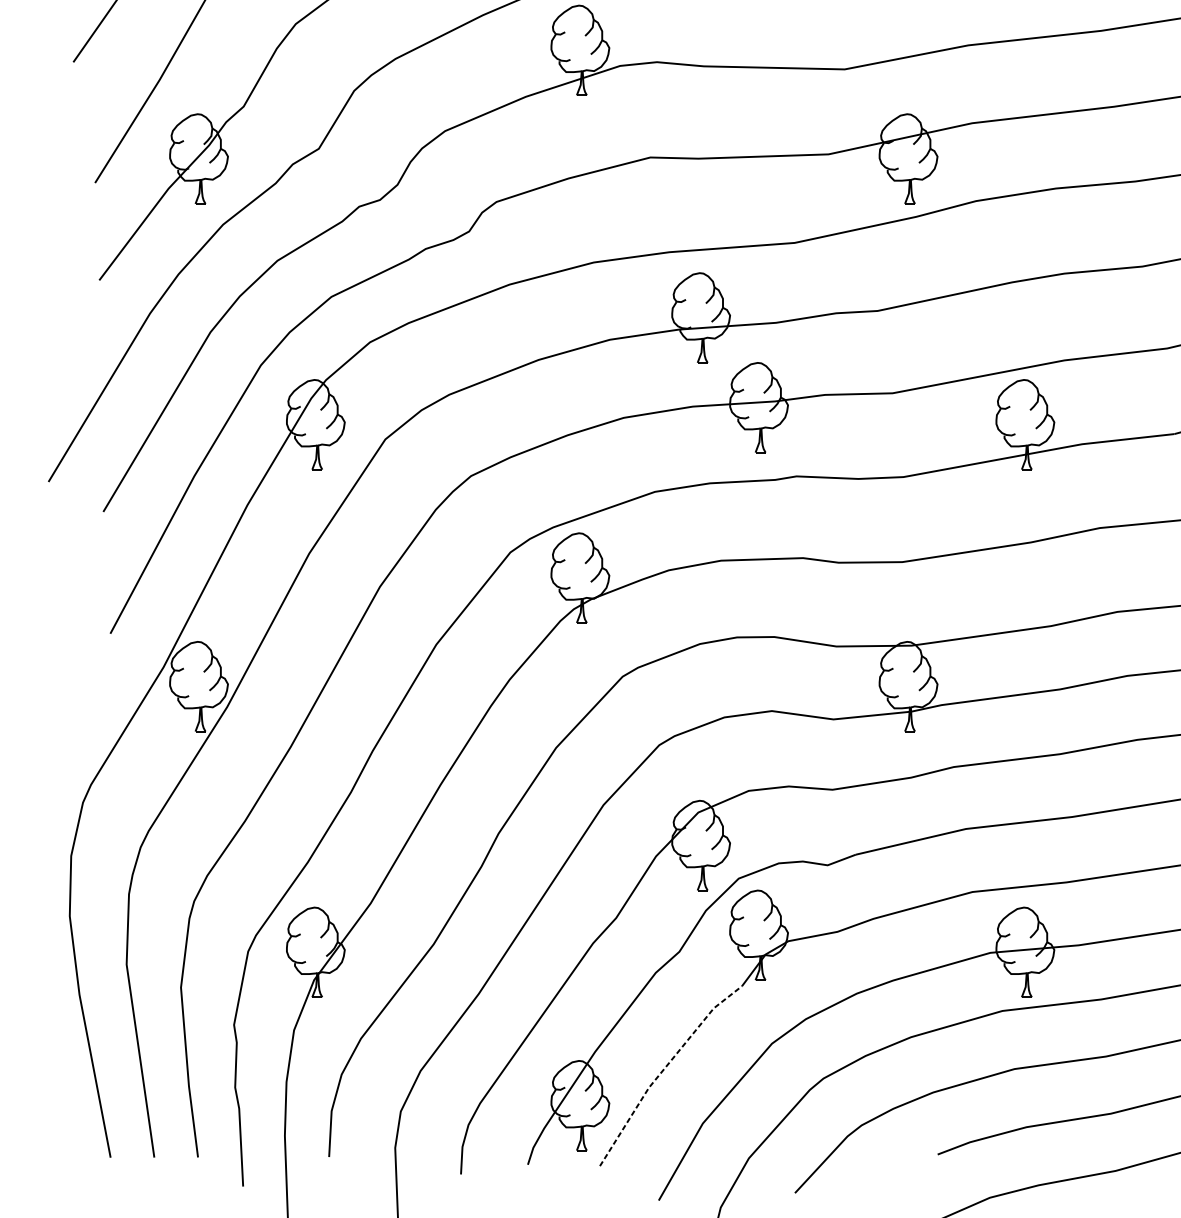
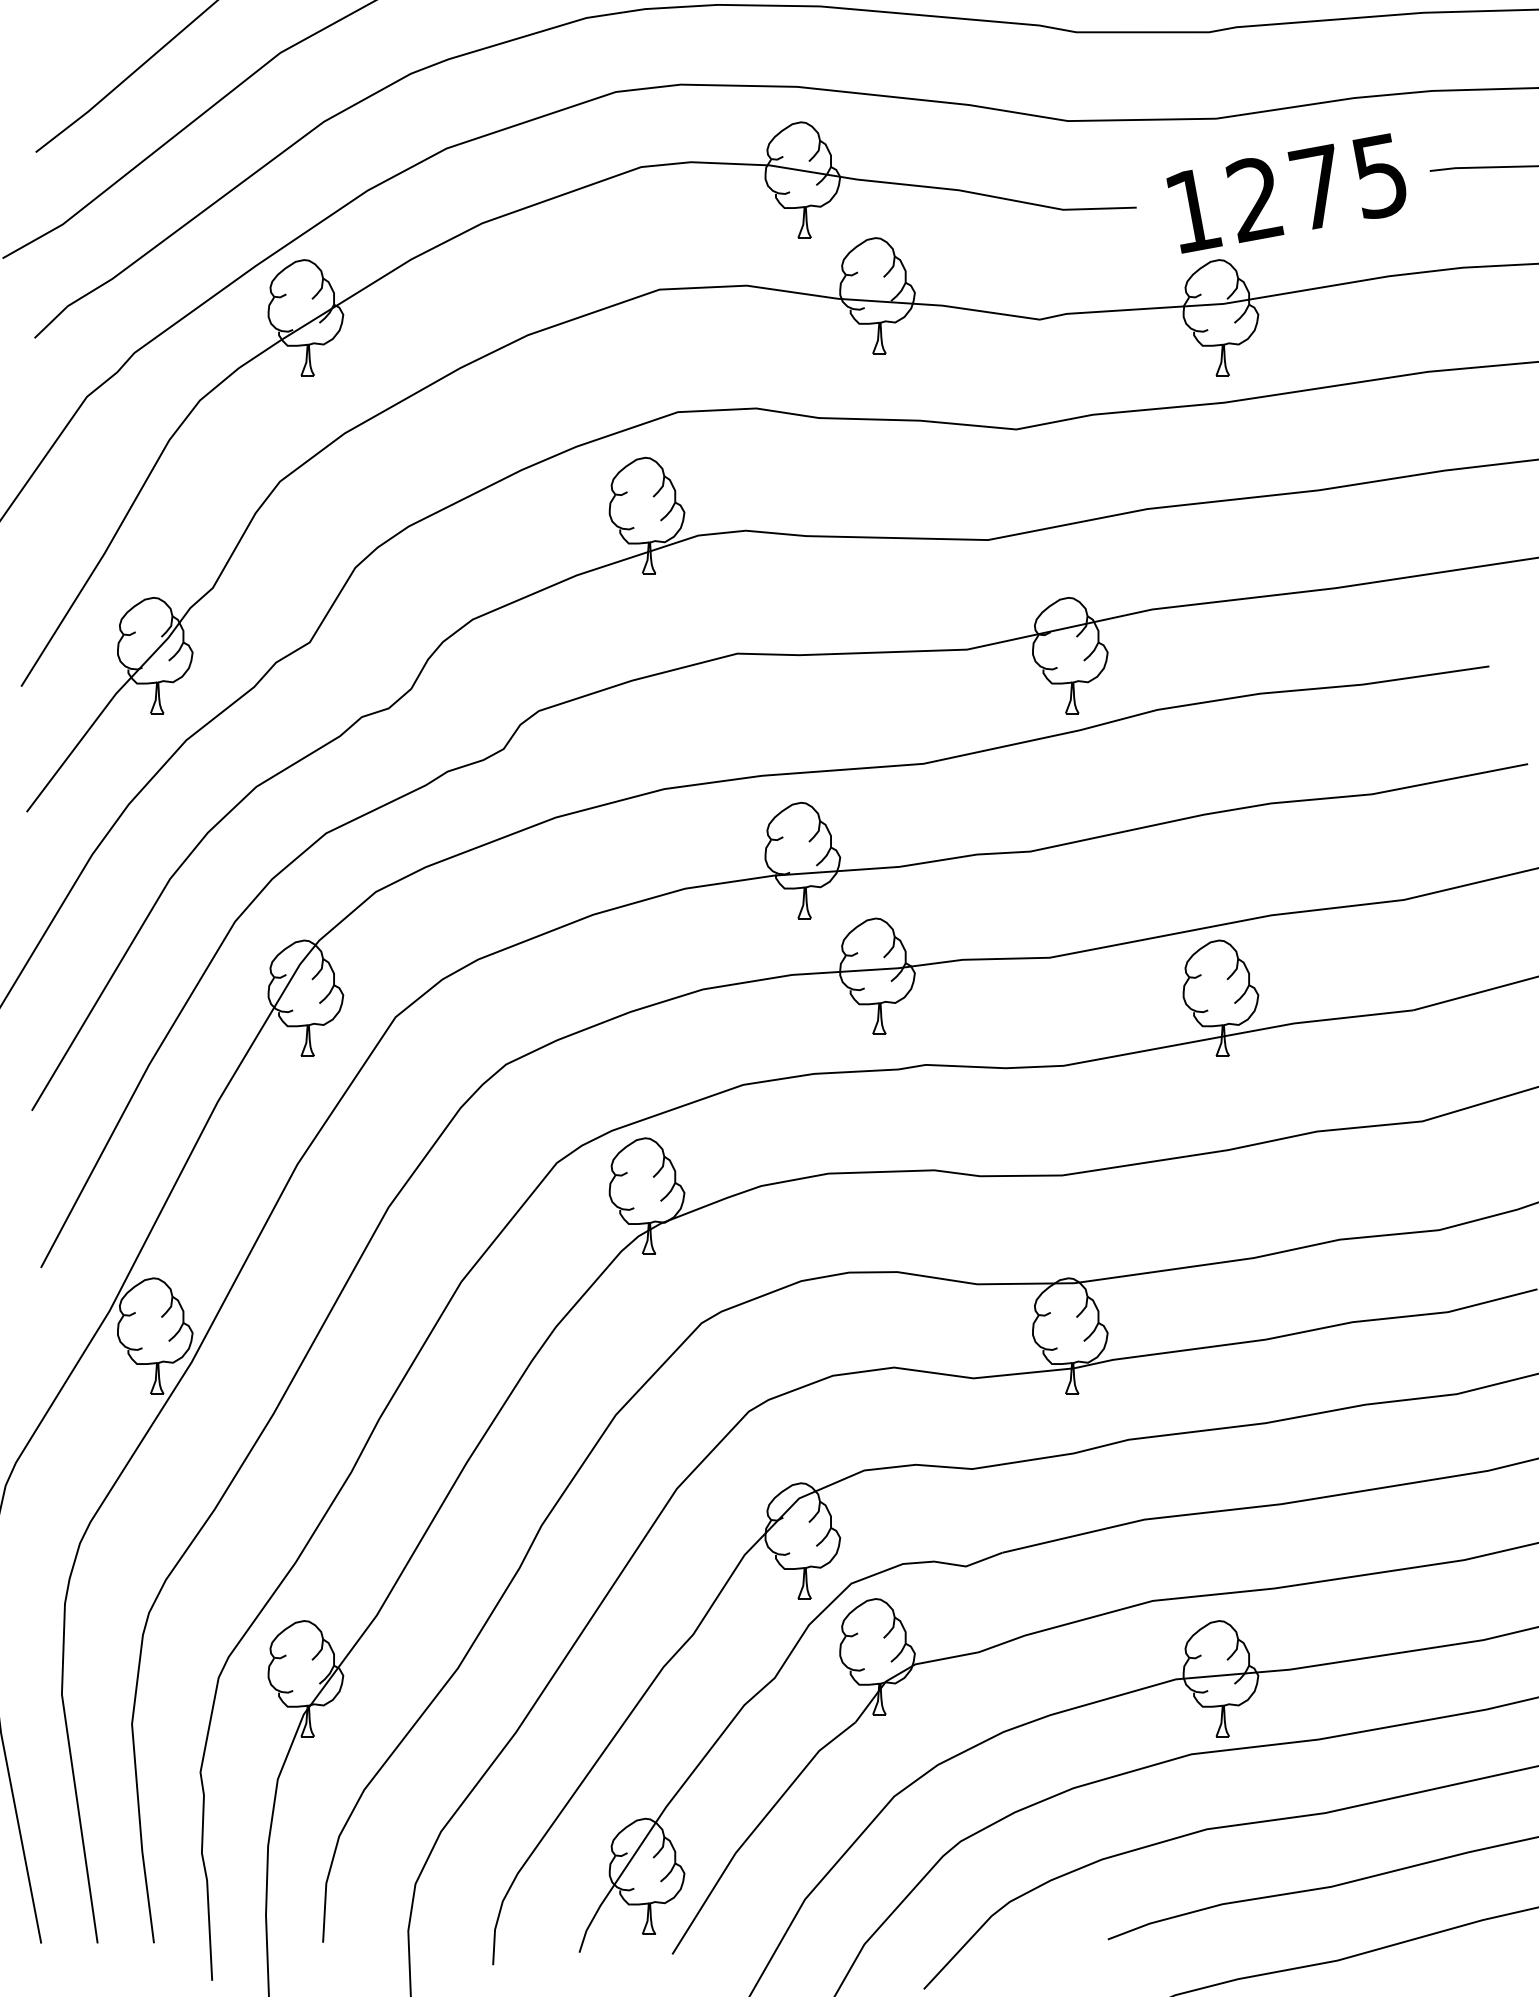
line: (663, 1070) -> (754, 1830), dashed -> solid

